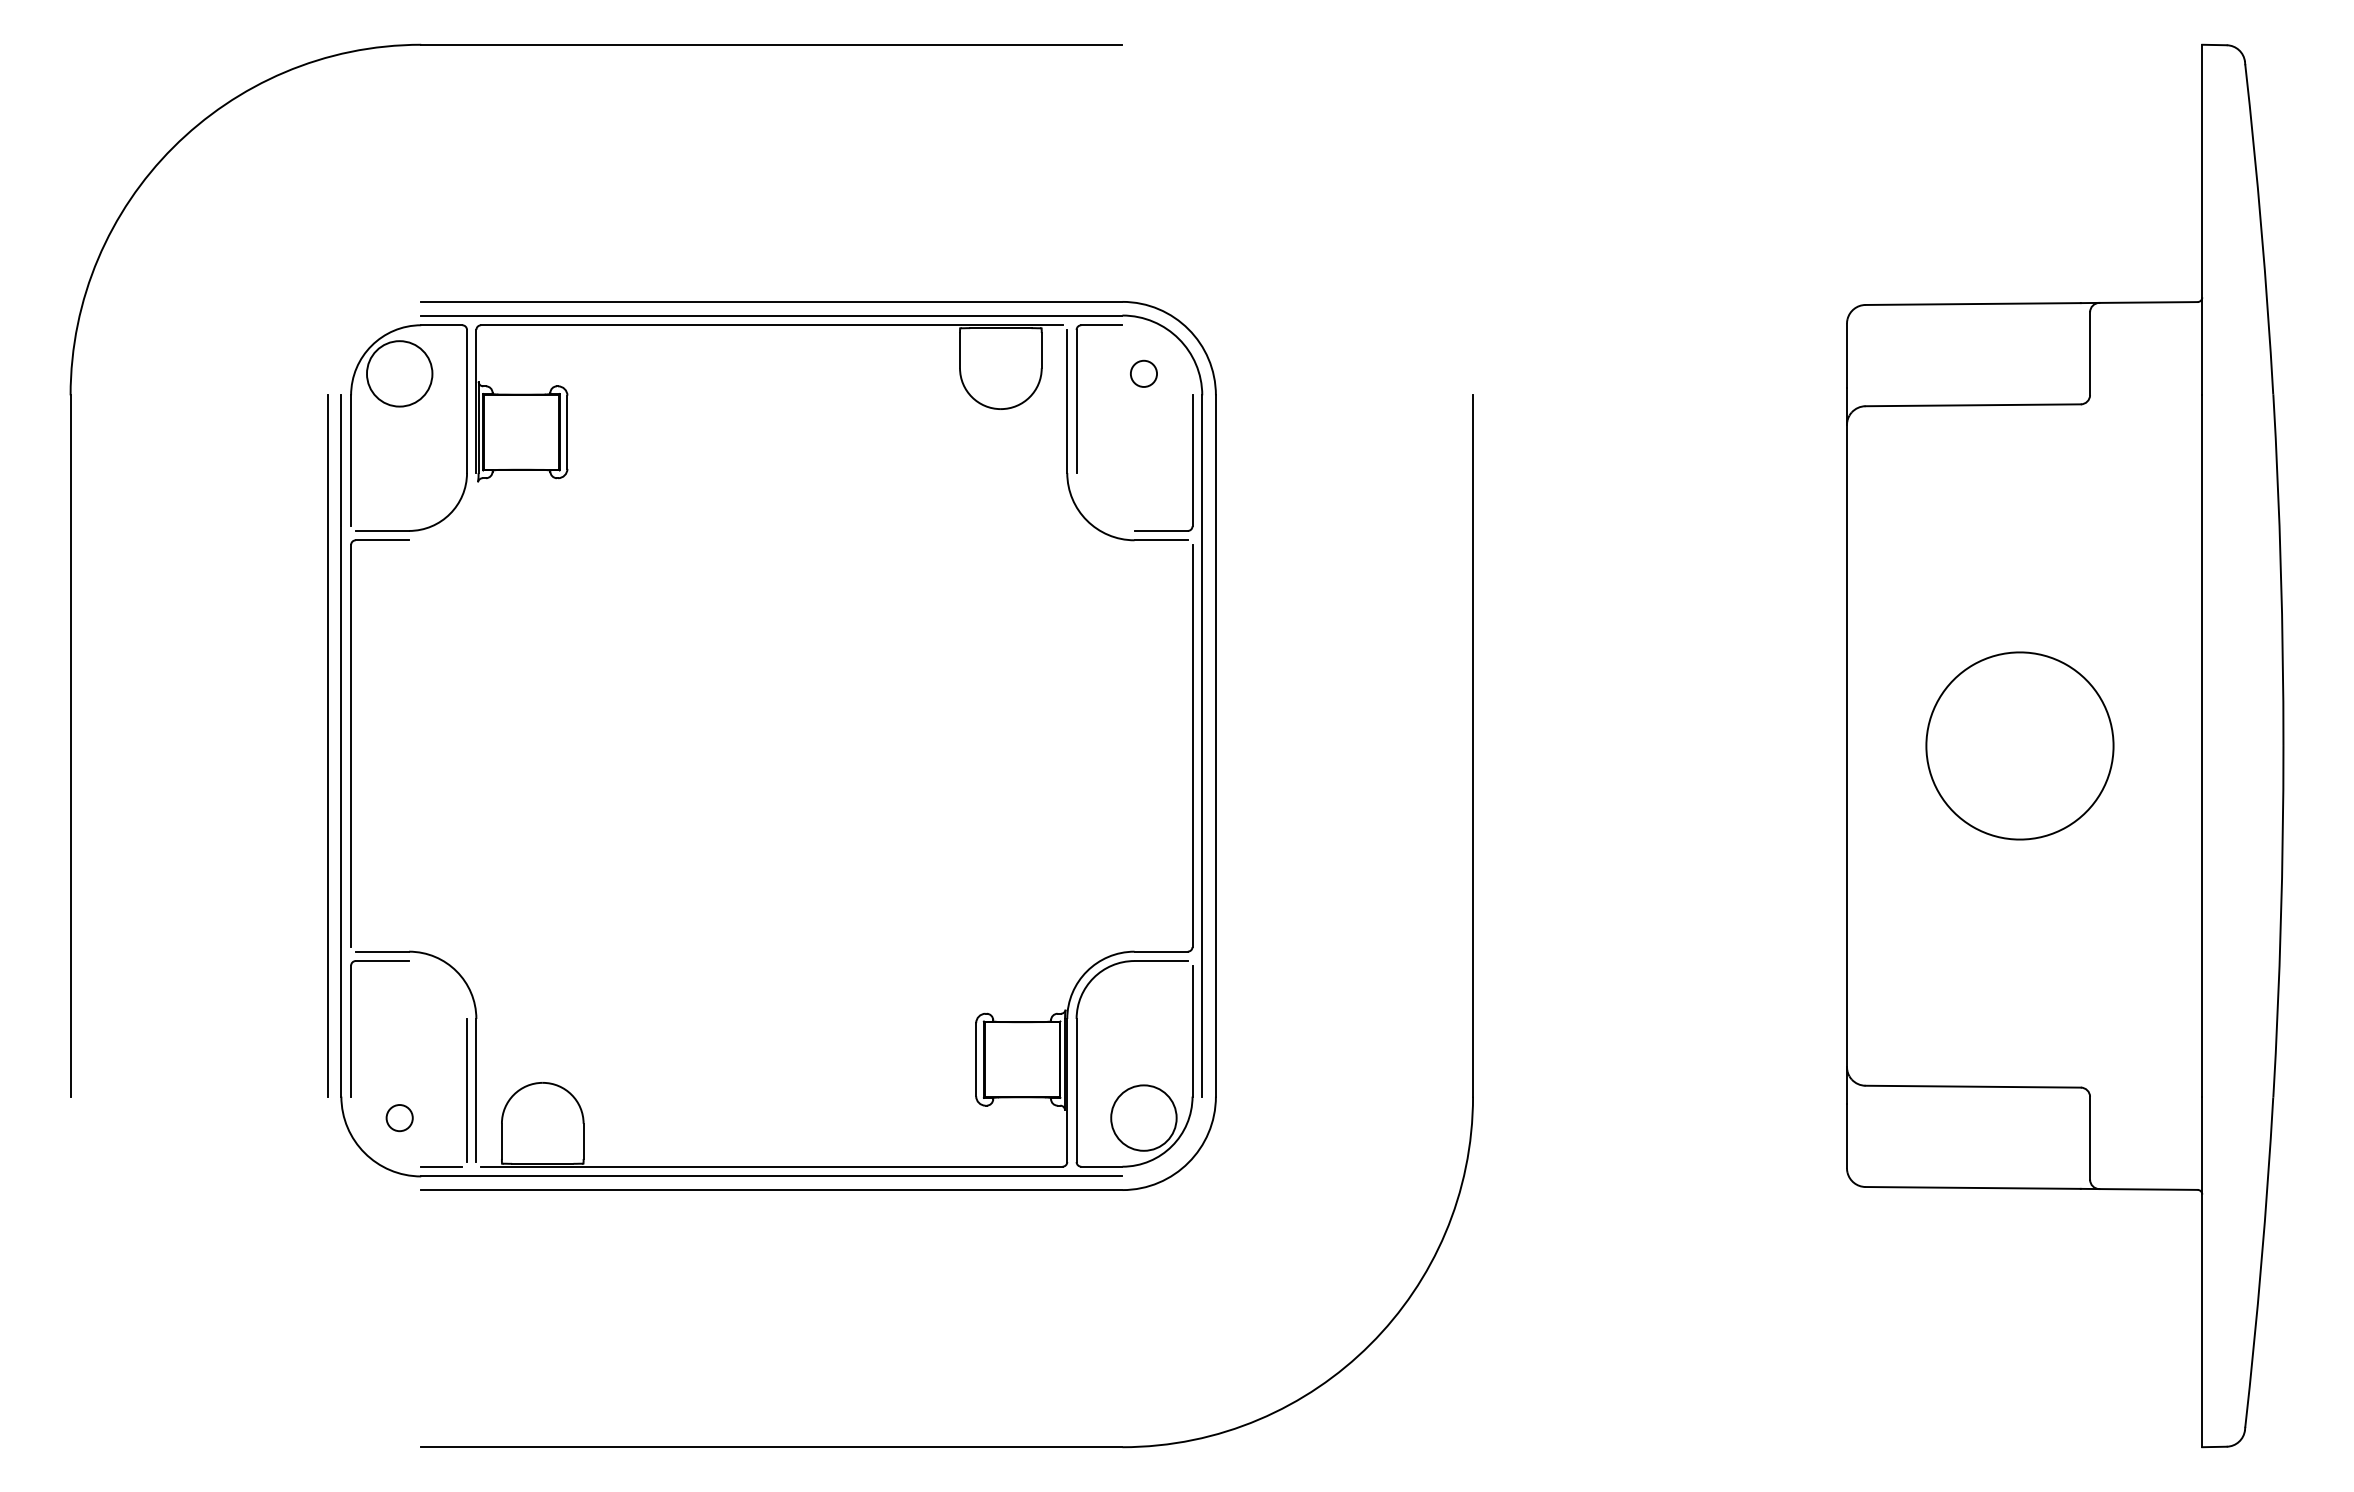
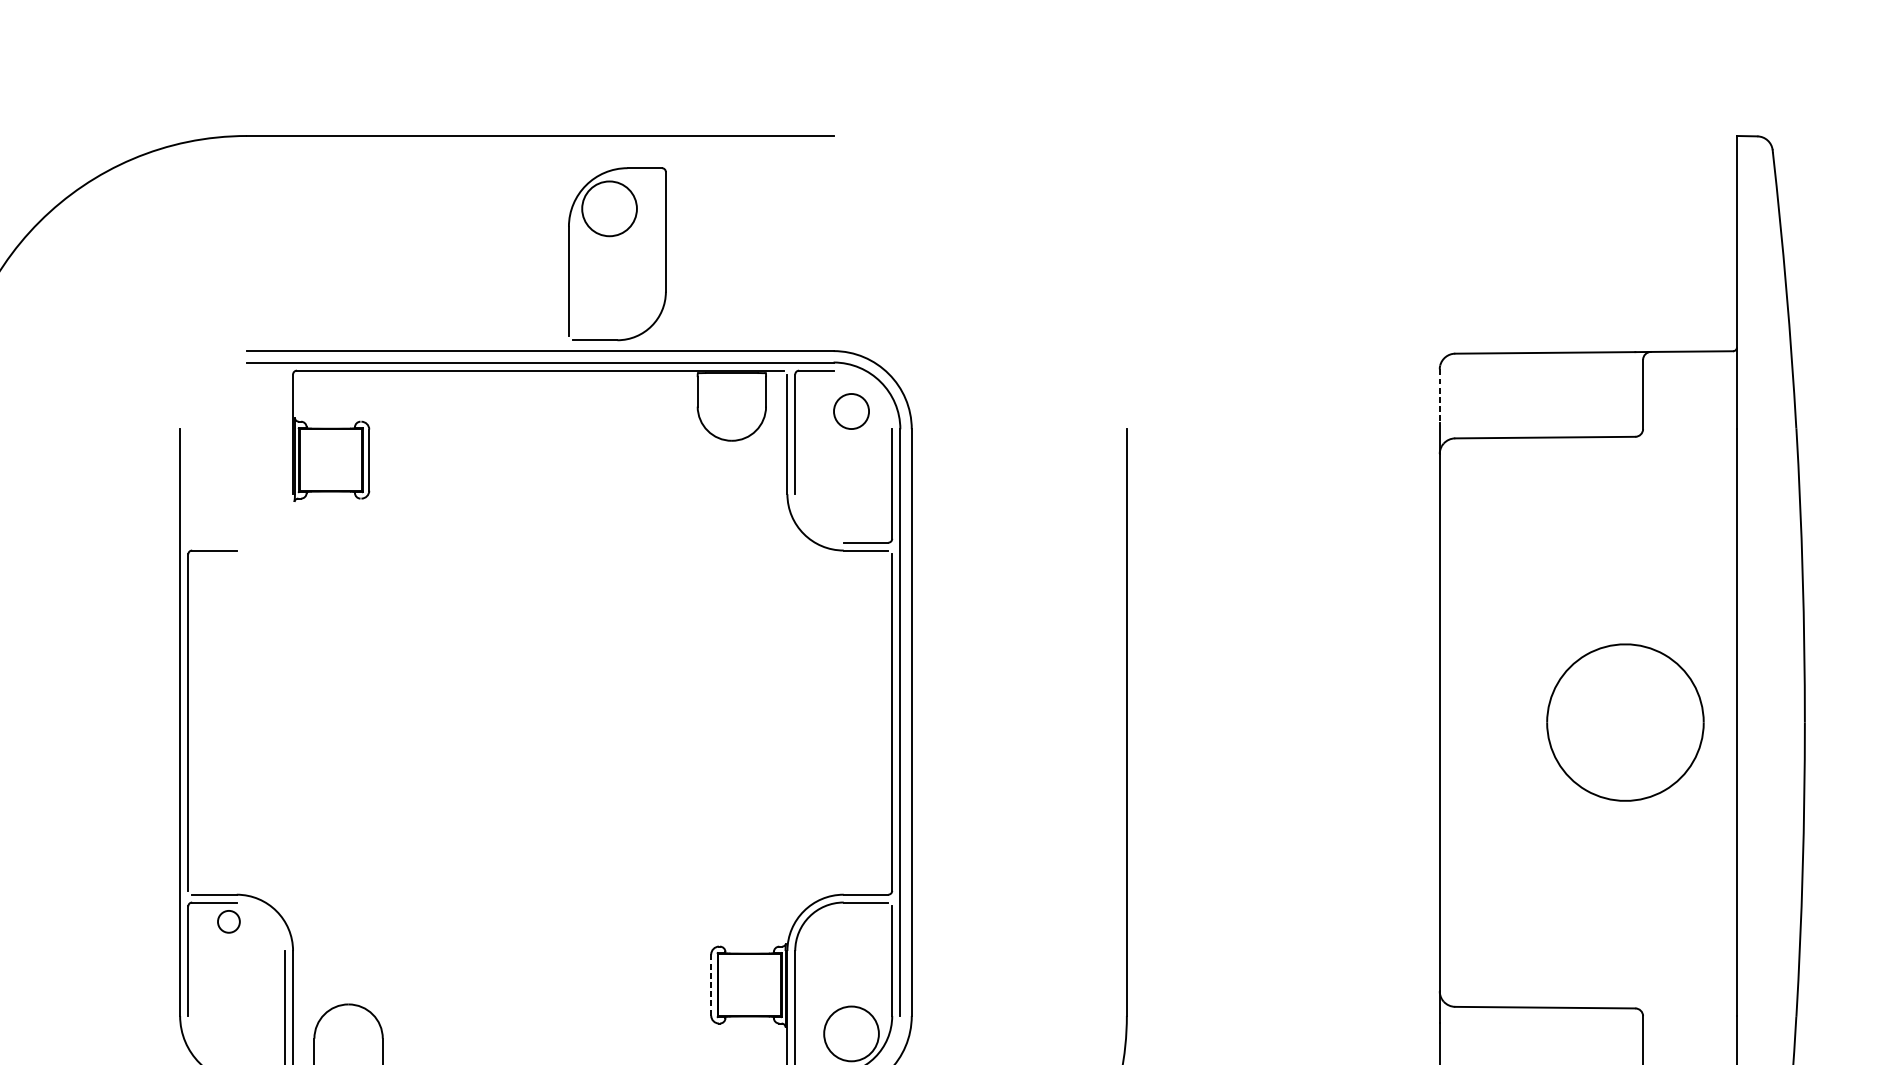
line: (1847, 355) -> (1440, 395), solid -> dashed
circle: (1143, 373) -> (851, 411), size x1.6
part: (404, 407) -> (613, 236), moved
line: (327, 745) -> (168, 722), removed
part: (2019, 745) -> (1625, 722), moved
line: (976, 1059) -> (711, 984), solid -> dashed
circle: (399, 1118) -> (228, 922), moved

